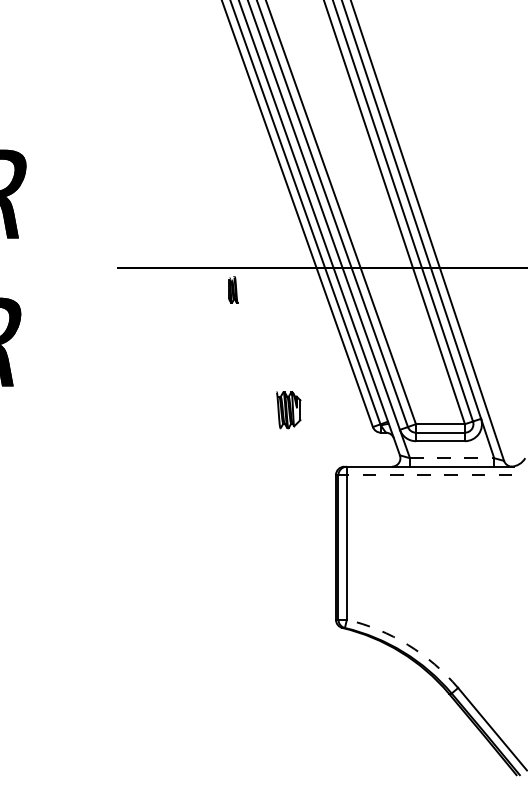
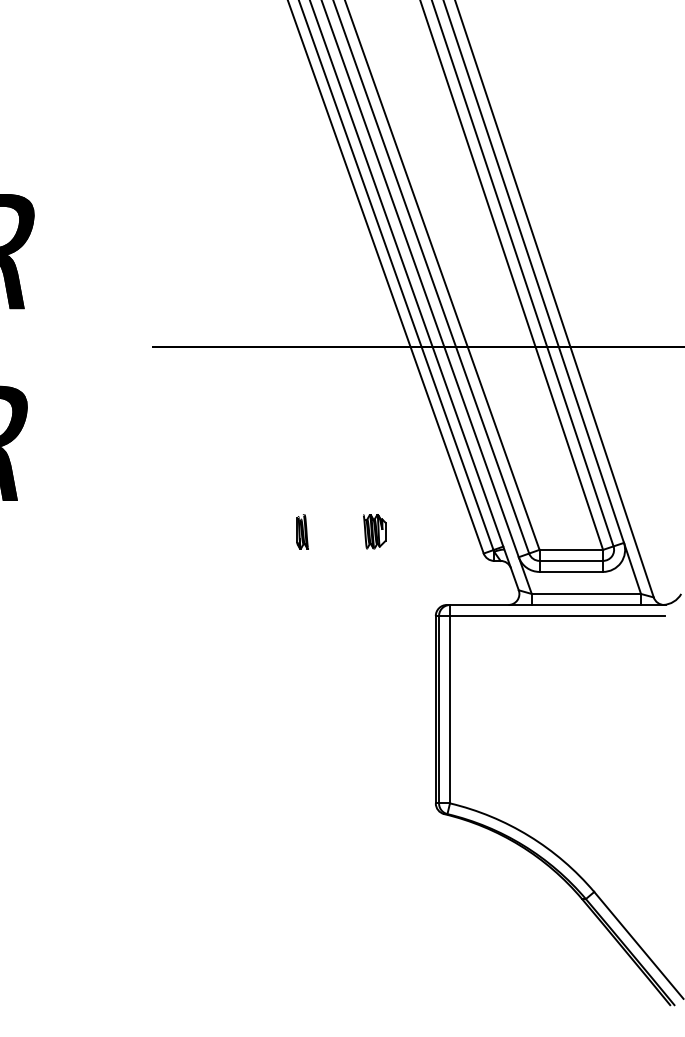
part: (233, 289) -> (302, 531), moved
part: (288, 410) -> (374, 531), size x0.71
line: (452, 457) -> (586, 593), dashed -> solid
line: (429, 475) -> (556, 616), dashed -> solid
arc: (408, 645) -> (529, 836), dashed -> solid

